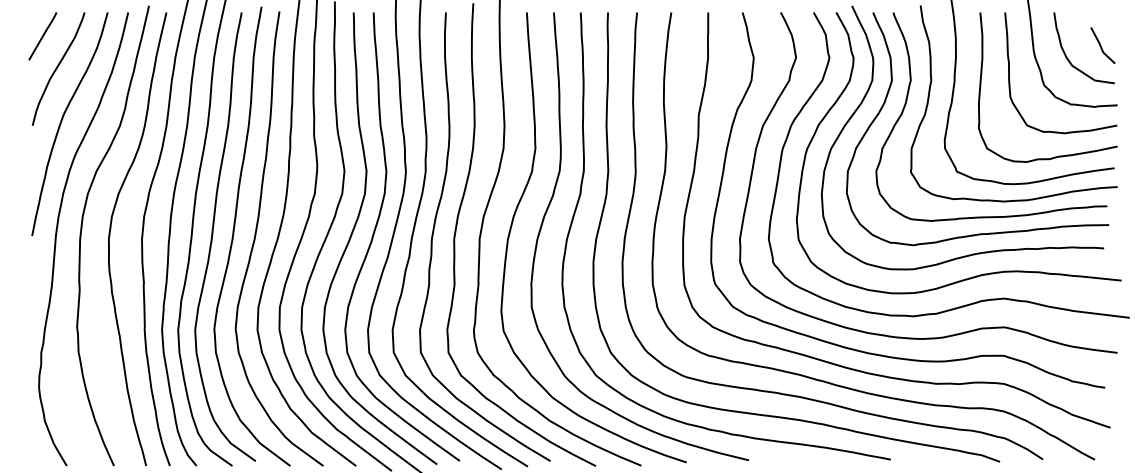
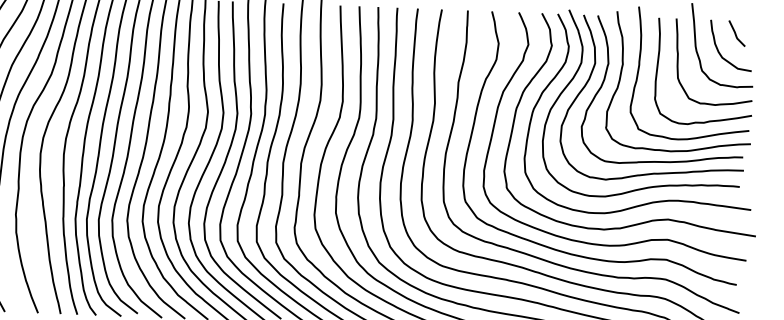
line: (1101, 45) -> (736, 33), moved

